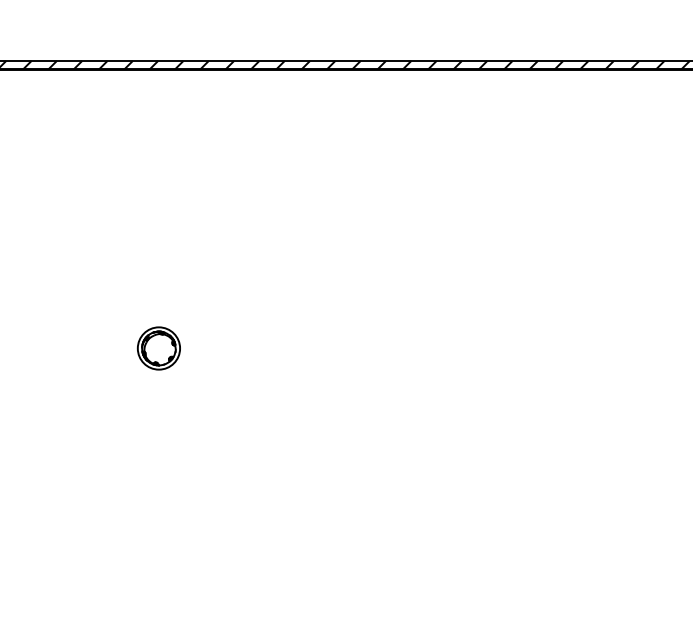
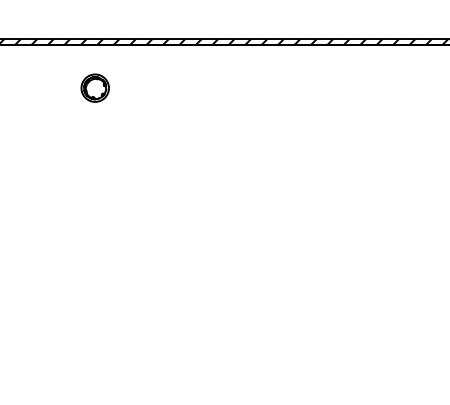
part: (157, 347) -> (94, 87), moved

